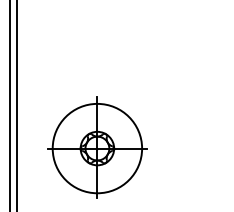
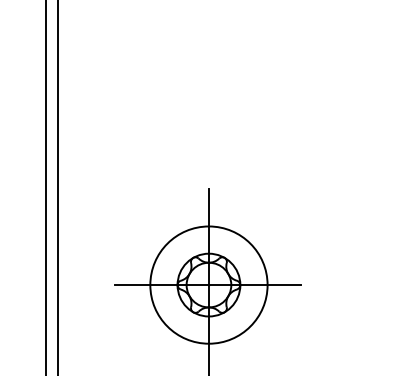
circle: (97, 148) -> (209, 284), size x0.7

